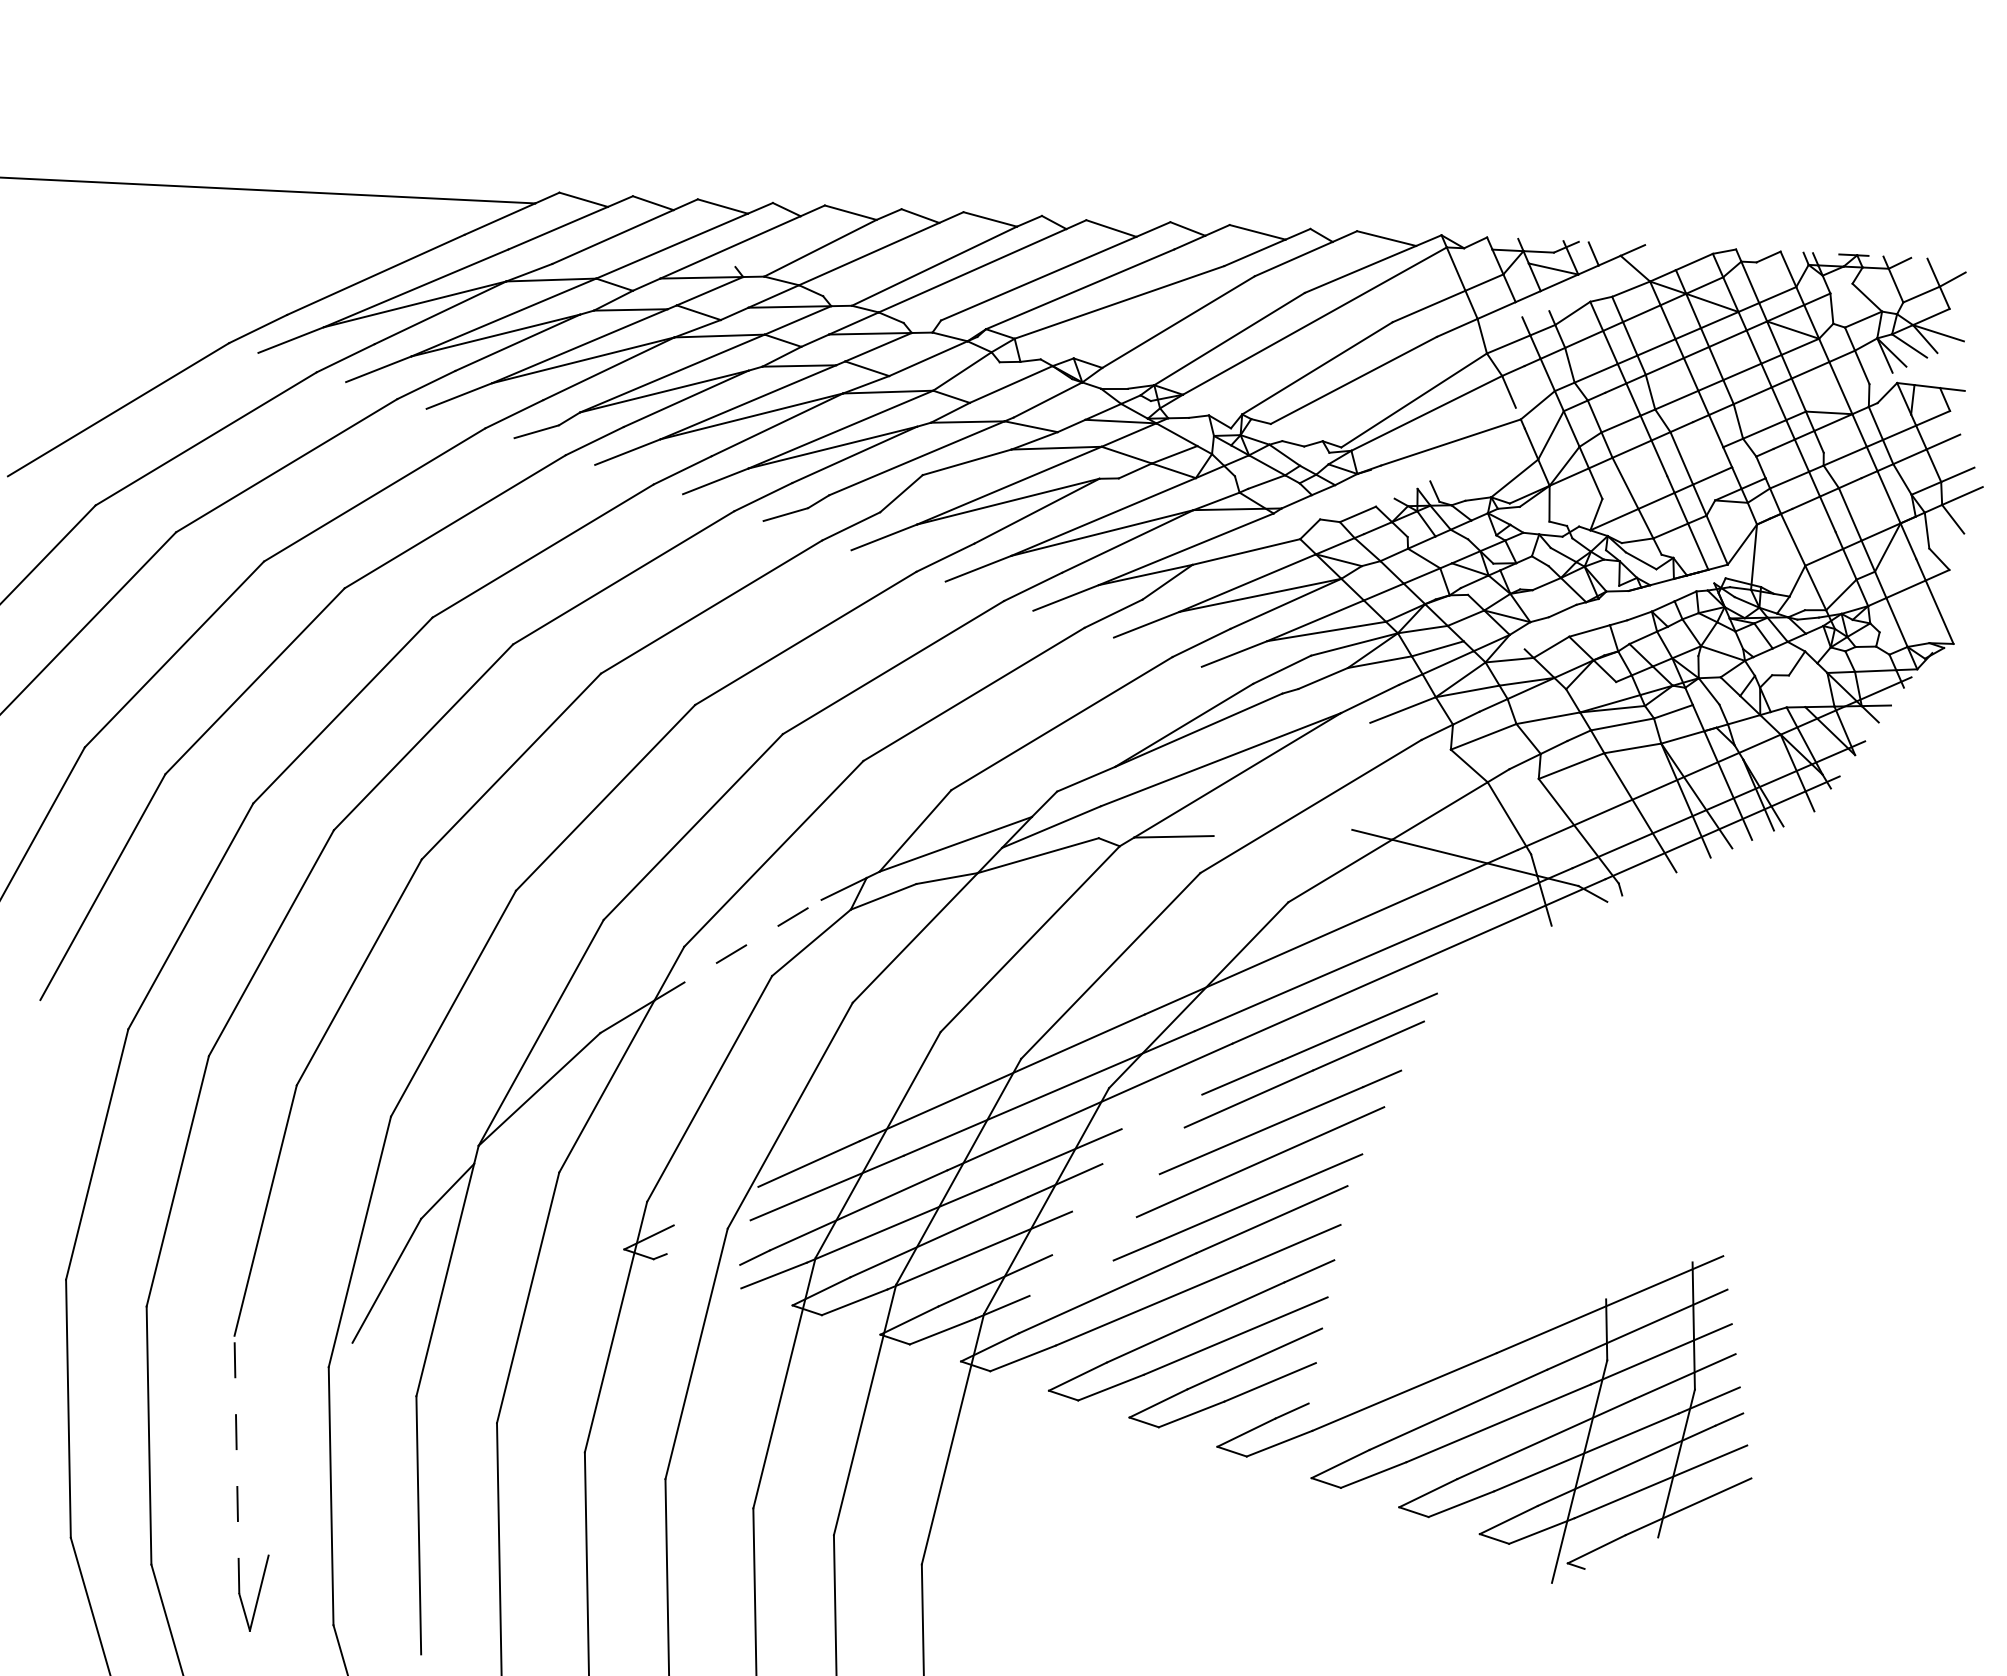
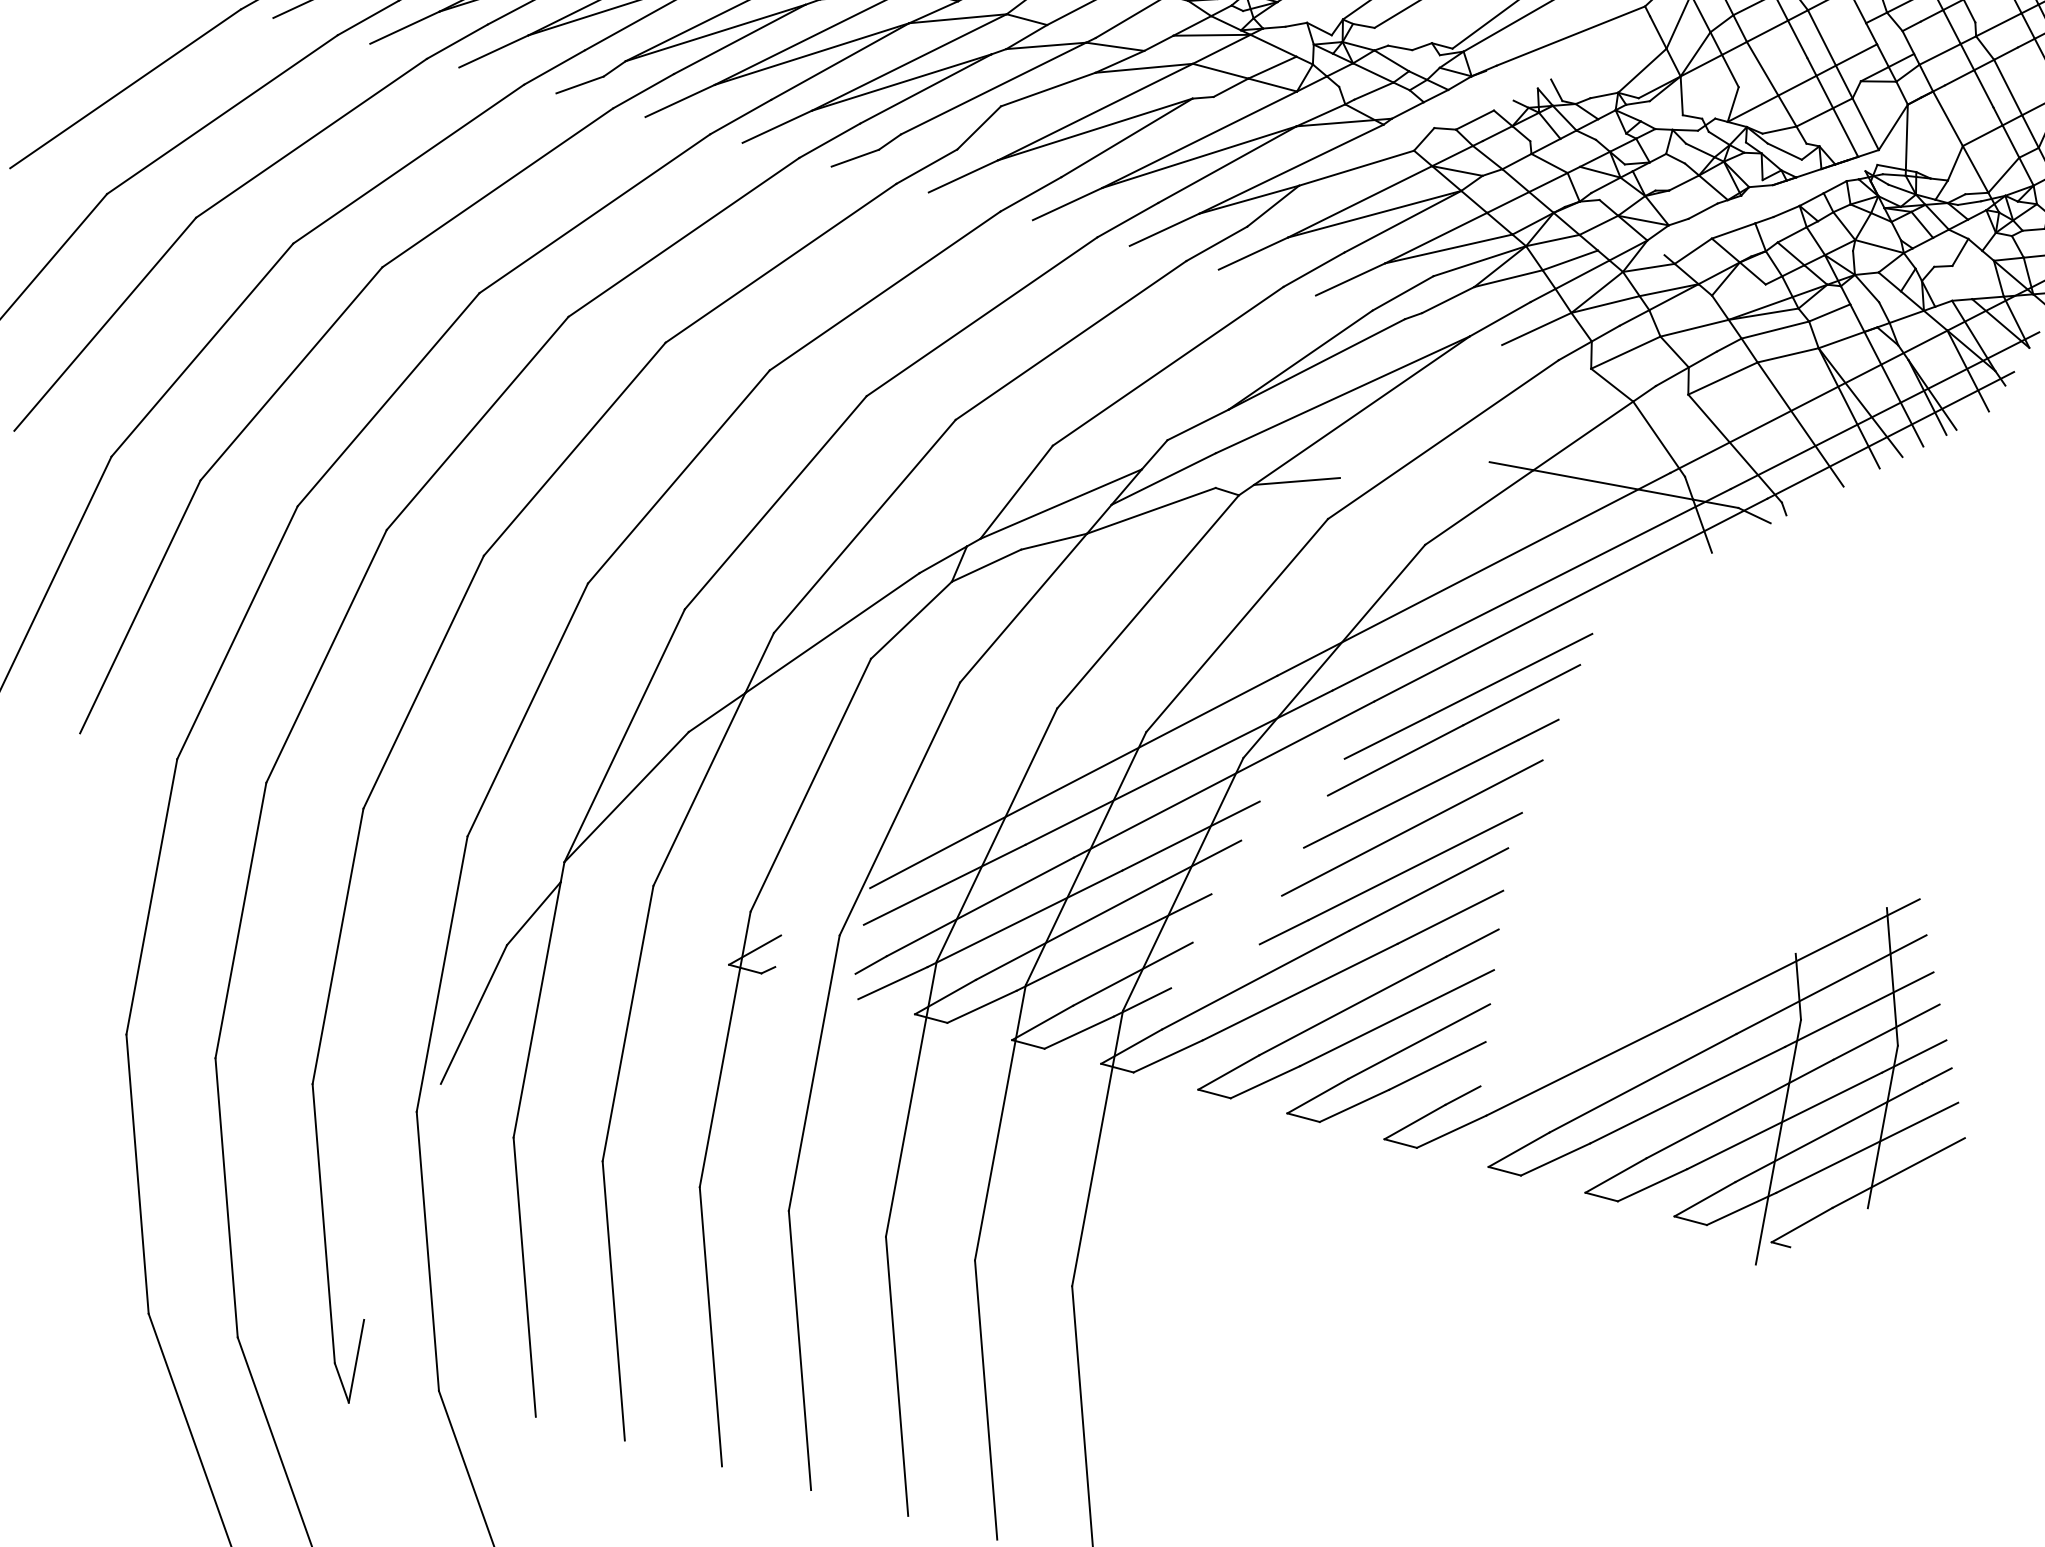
line: (738, 949) -> (832, 632), dashed -> solid
line: (236, 1464) -> (323, 1223), dashed -> solid

